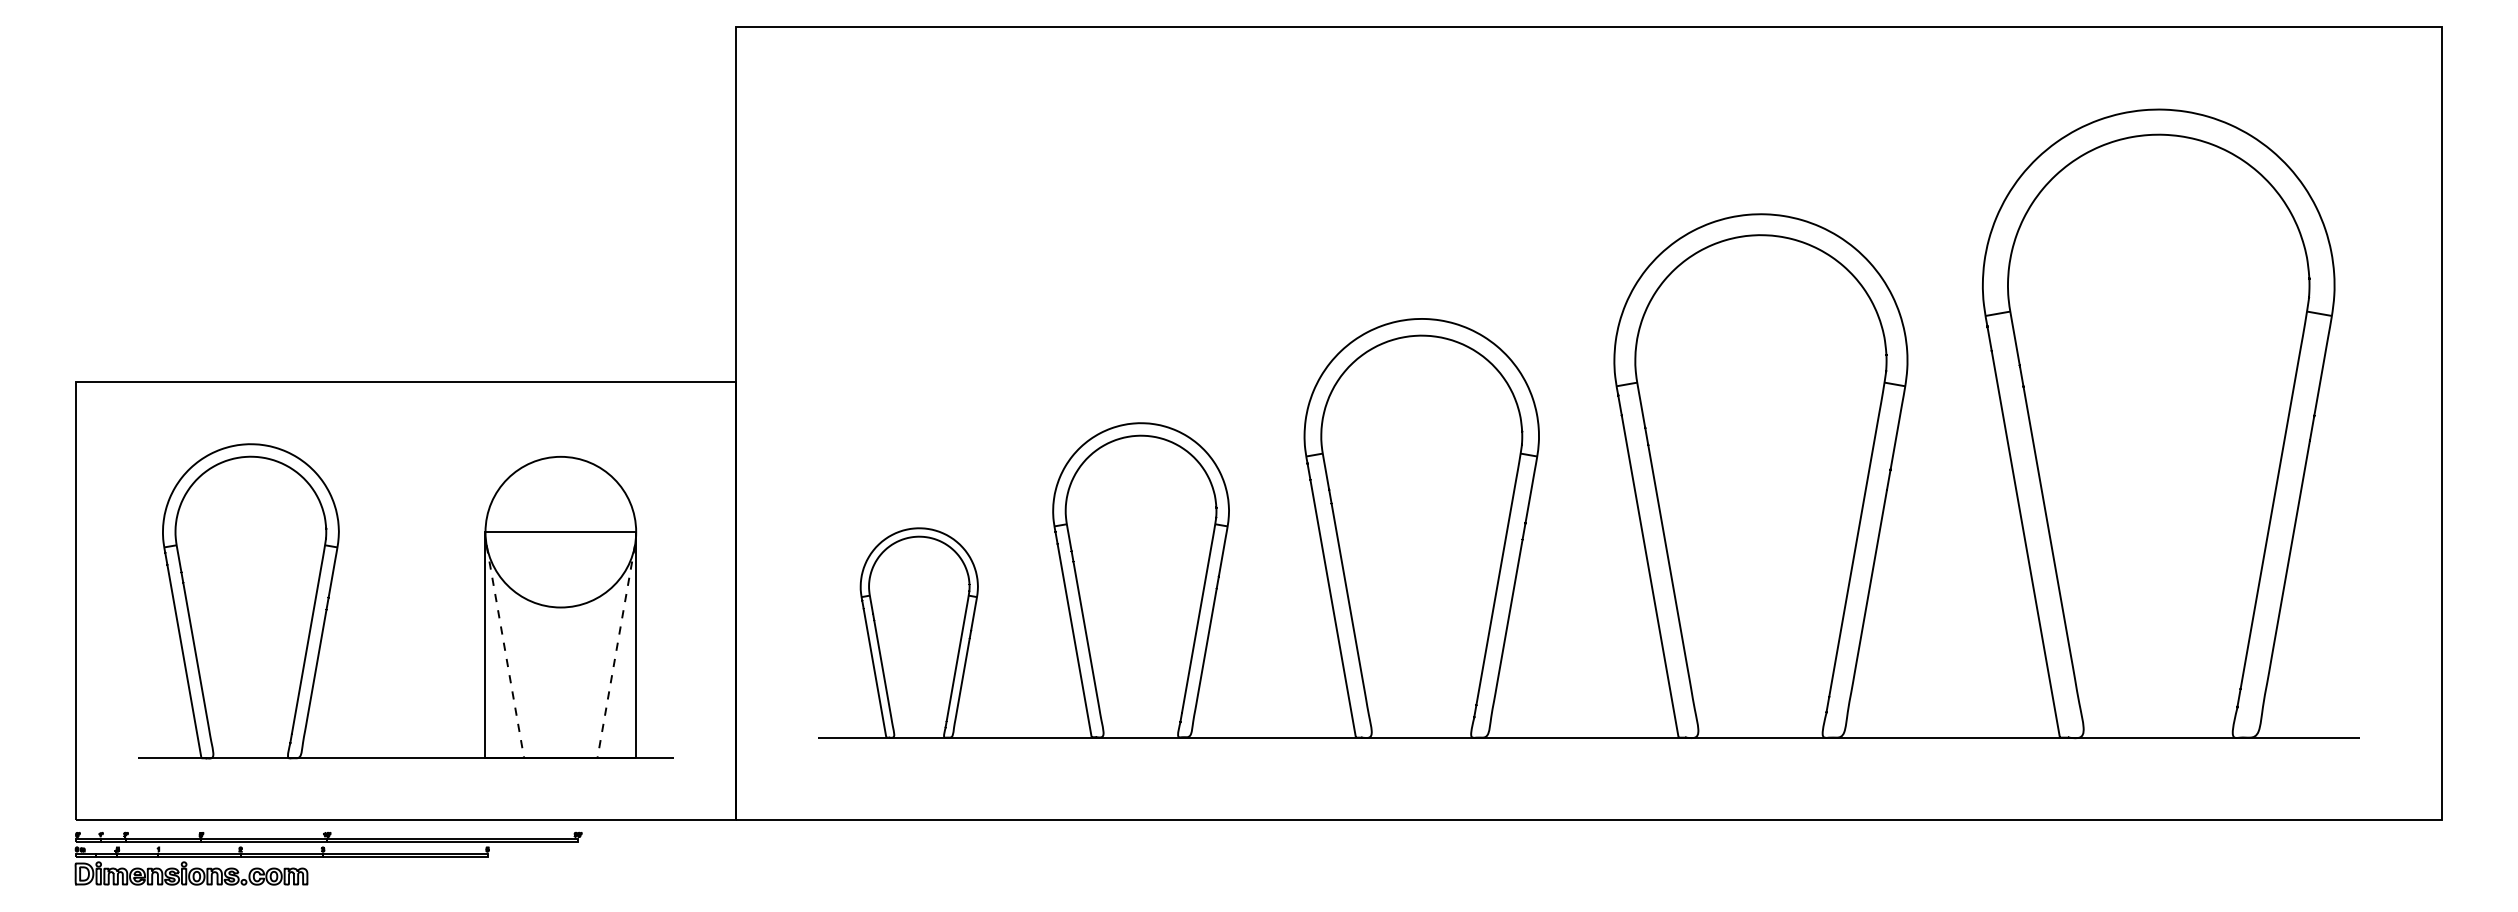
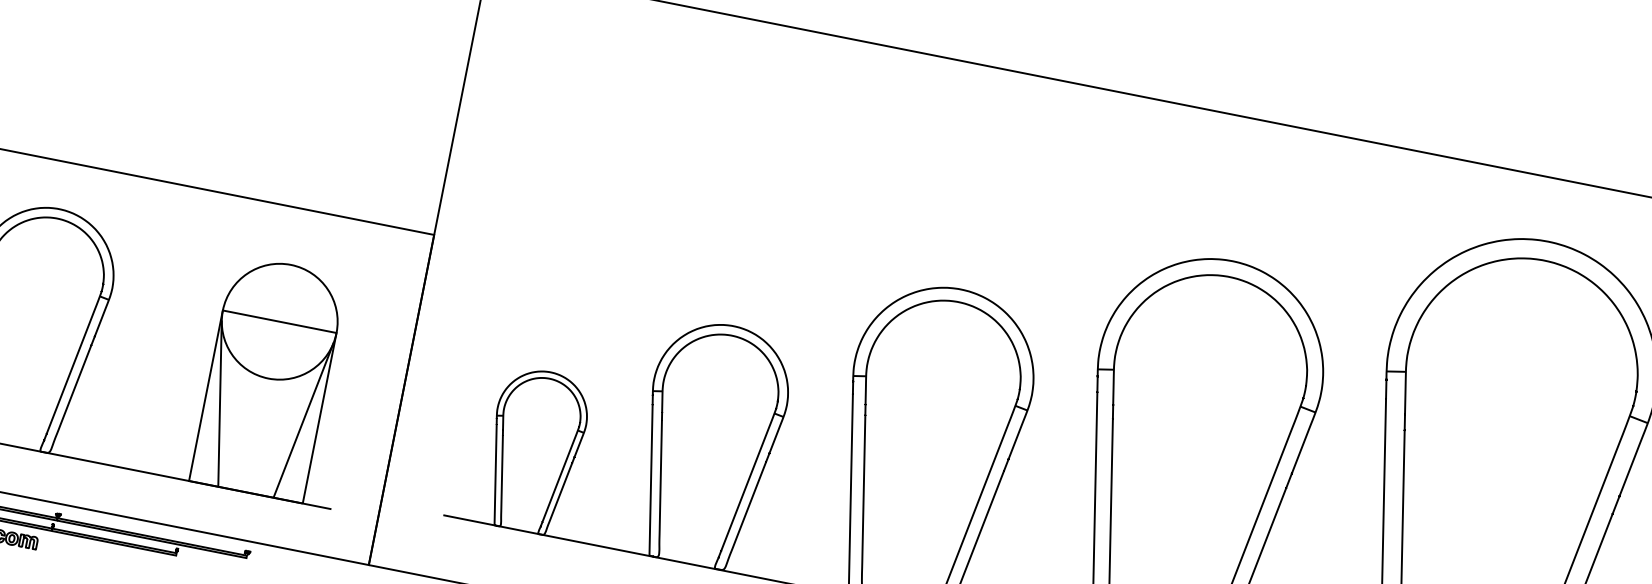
line: (505, 652) -> (220, 404), dashed -> solid
line: (616, 652) -> (303, 420), dashed -> solid

